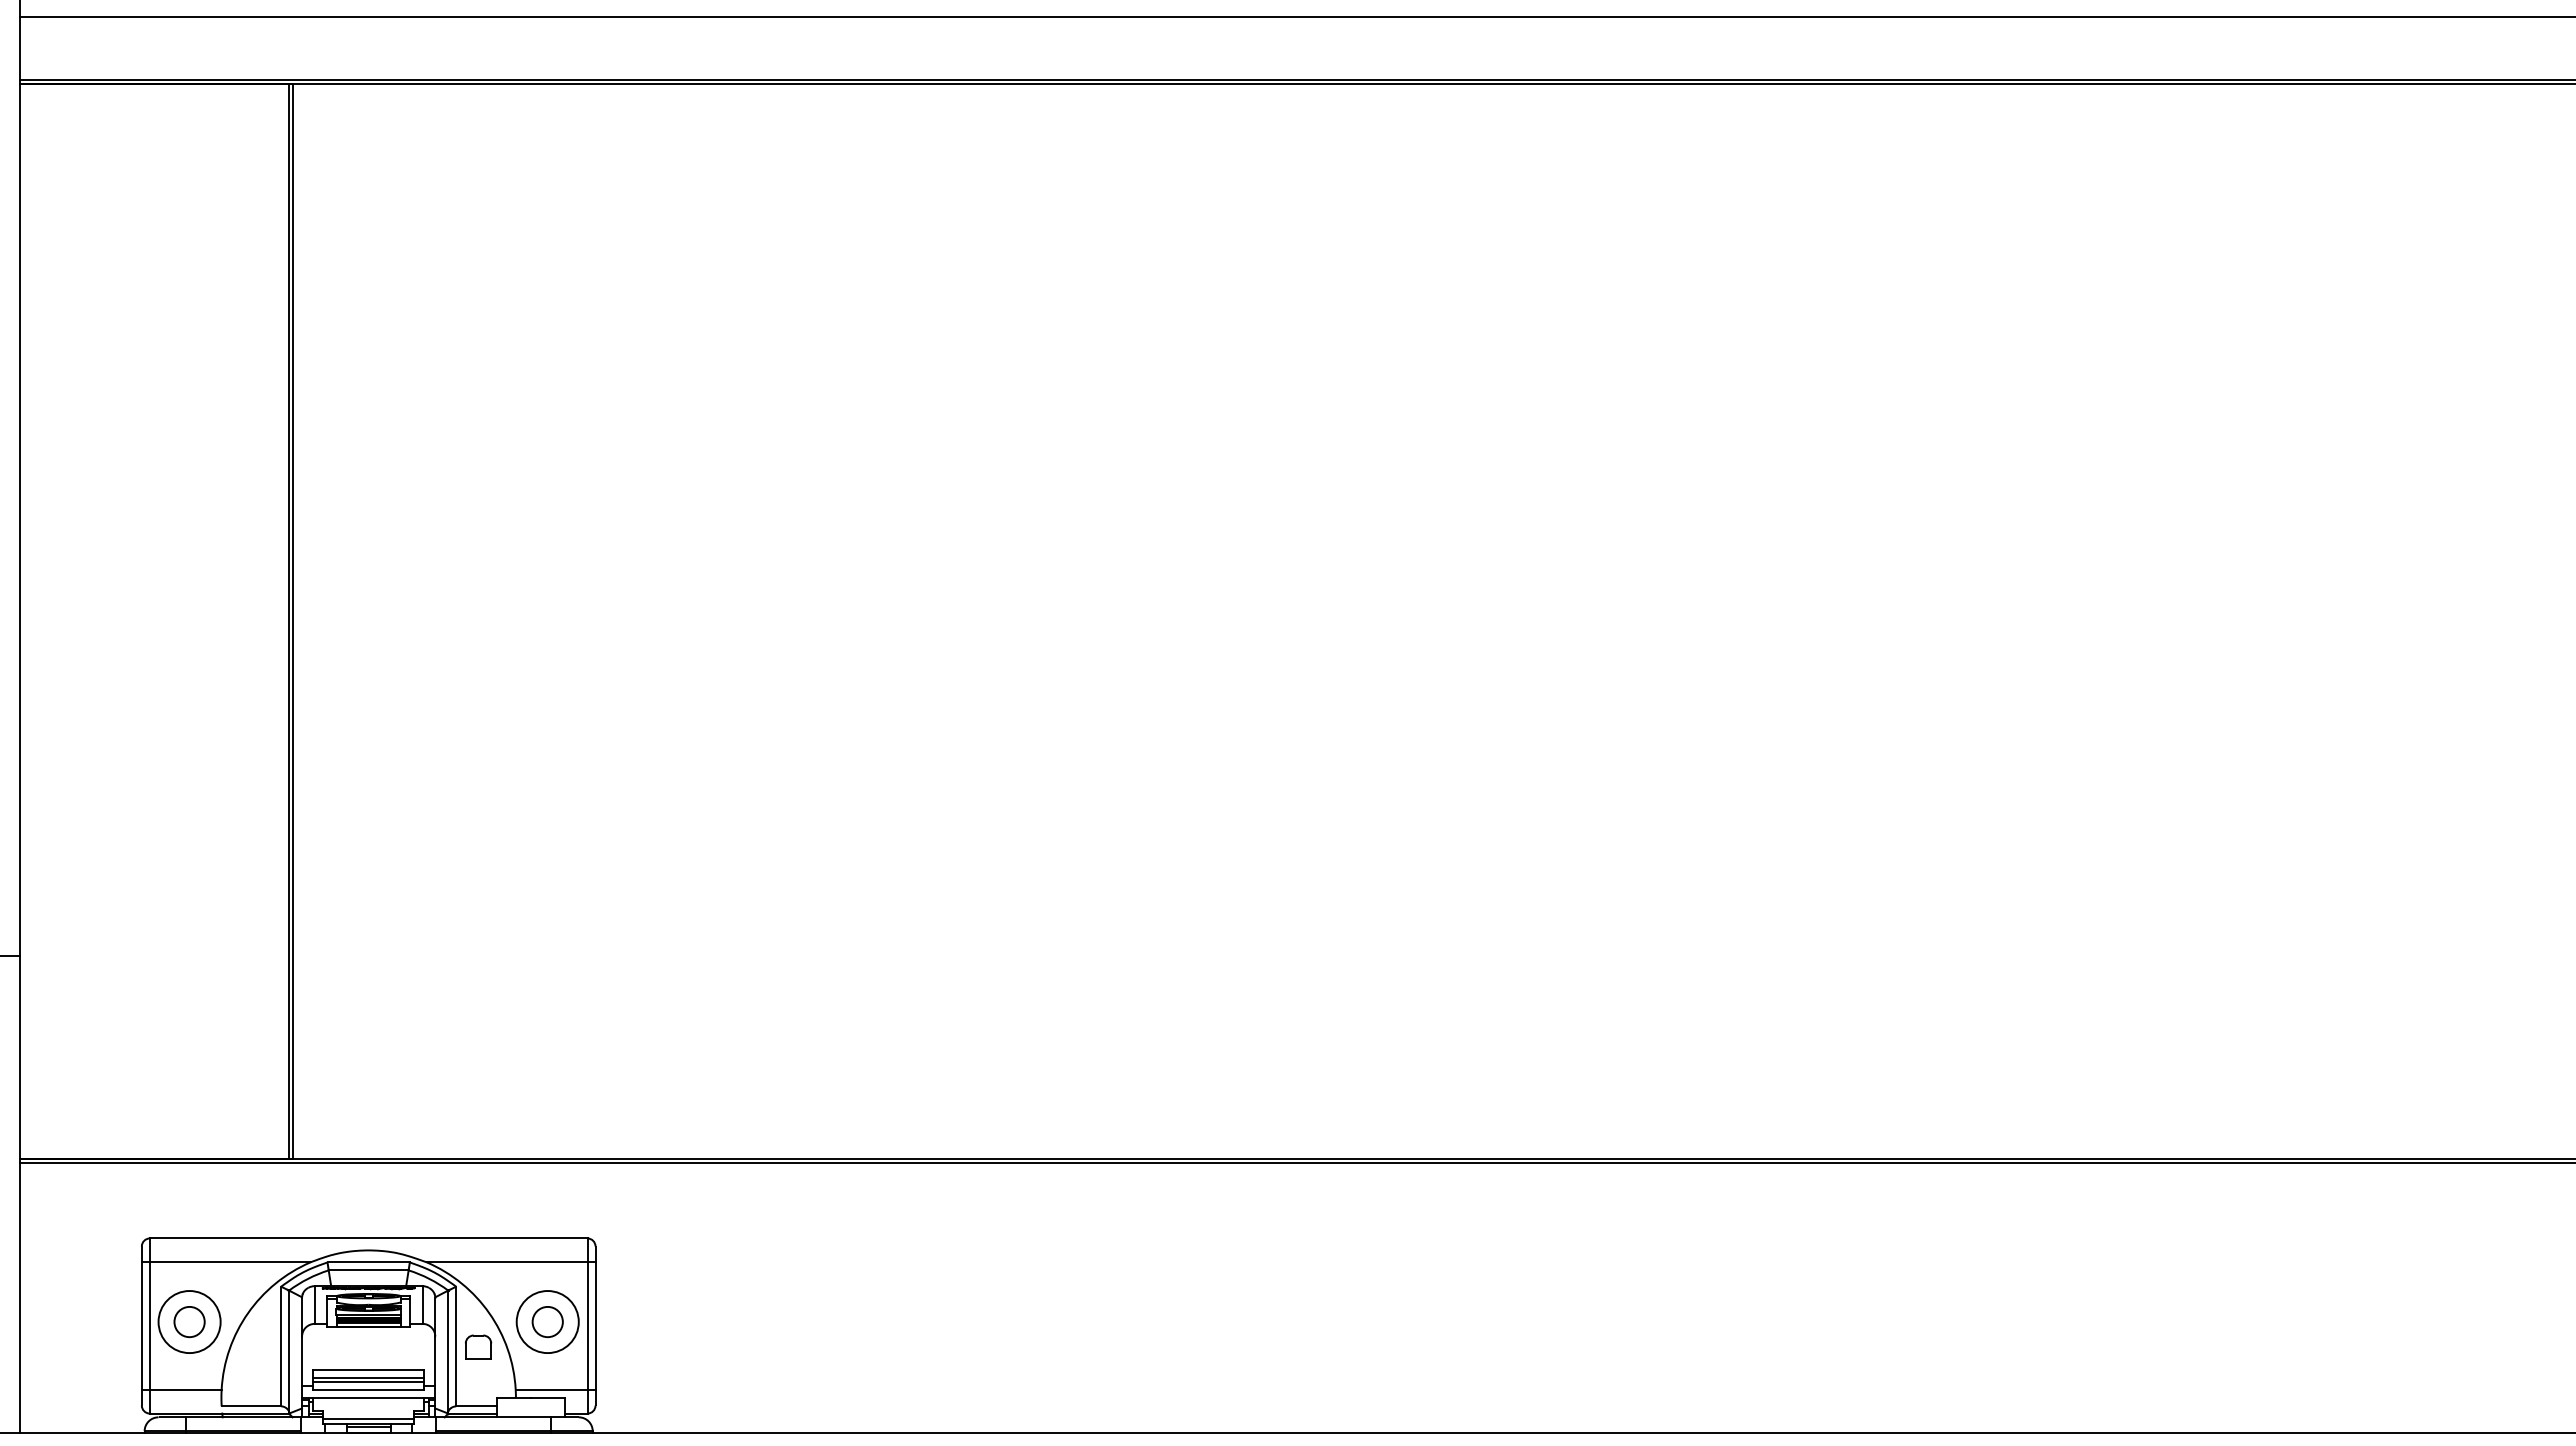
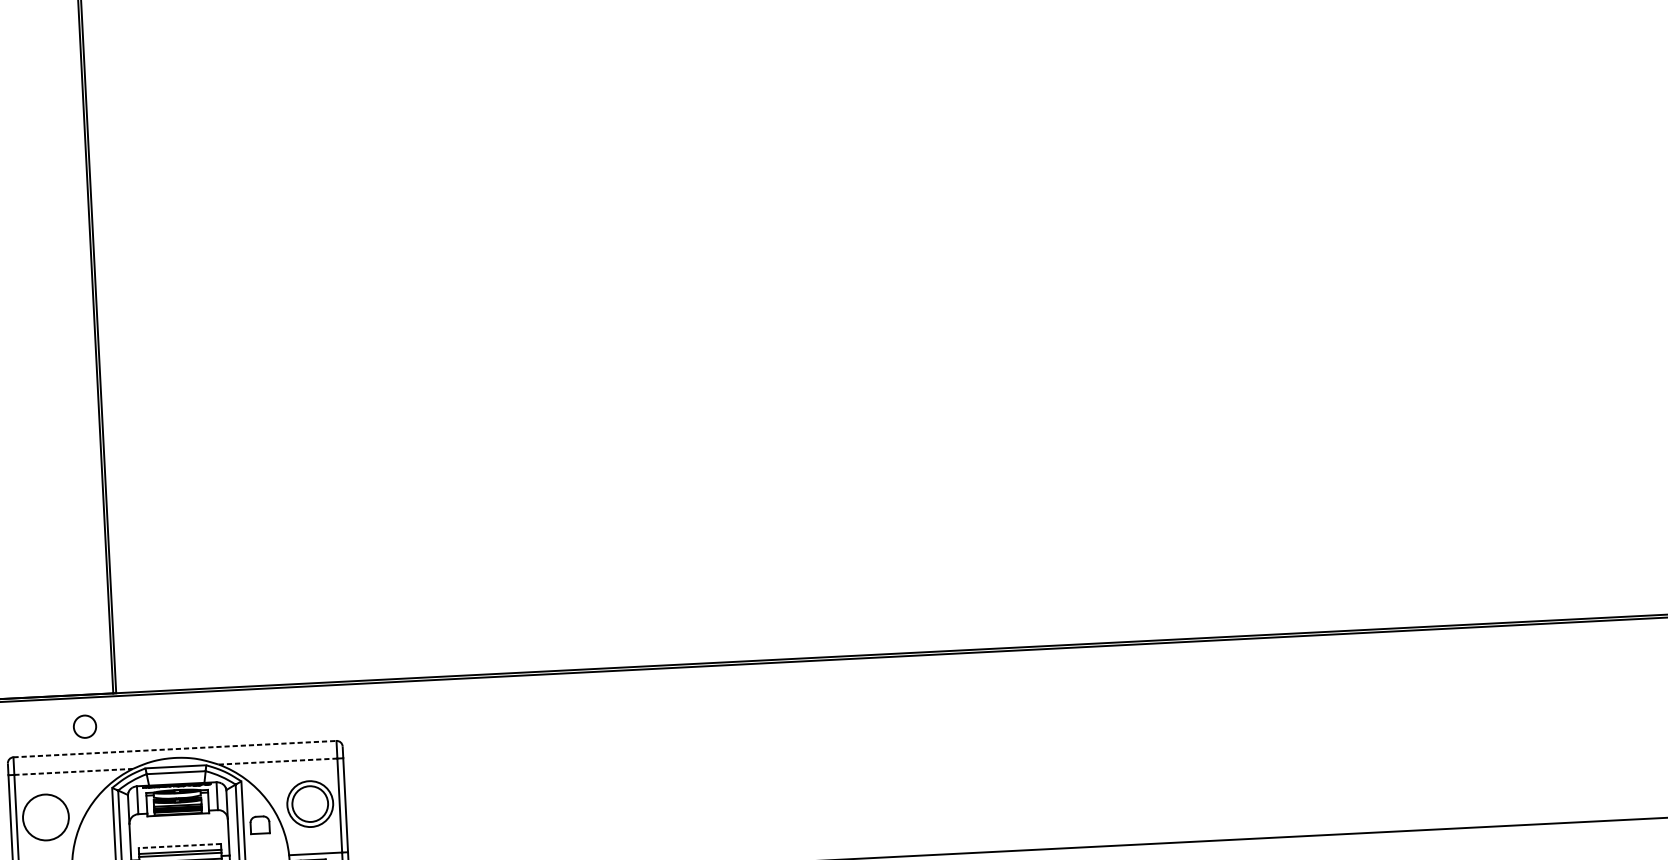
line: (368, 1238) -> (174, 749), solid -> dashed
line: (230, 1262) -> (73, 772), solid -> dashed
line: (507, 1262) -> (278, 761), solid -> dashed
circle: (547, 1321) -> (310, 803), size x1.6
circle: (189, 1322) -> (84, 727), moved
line: (368, 1369) -> (179, 845), solid -> dashed

